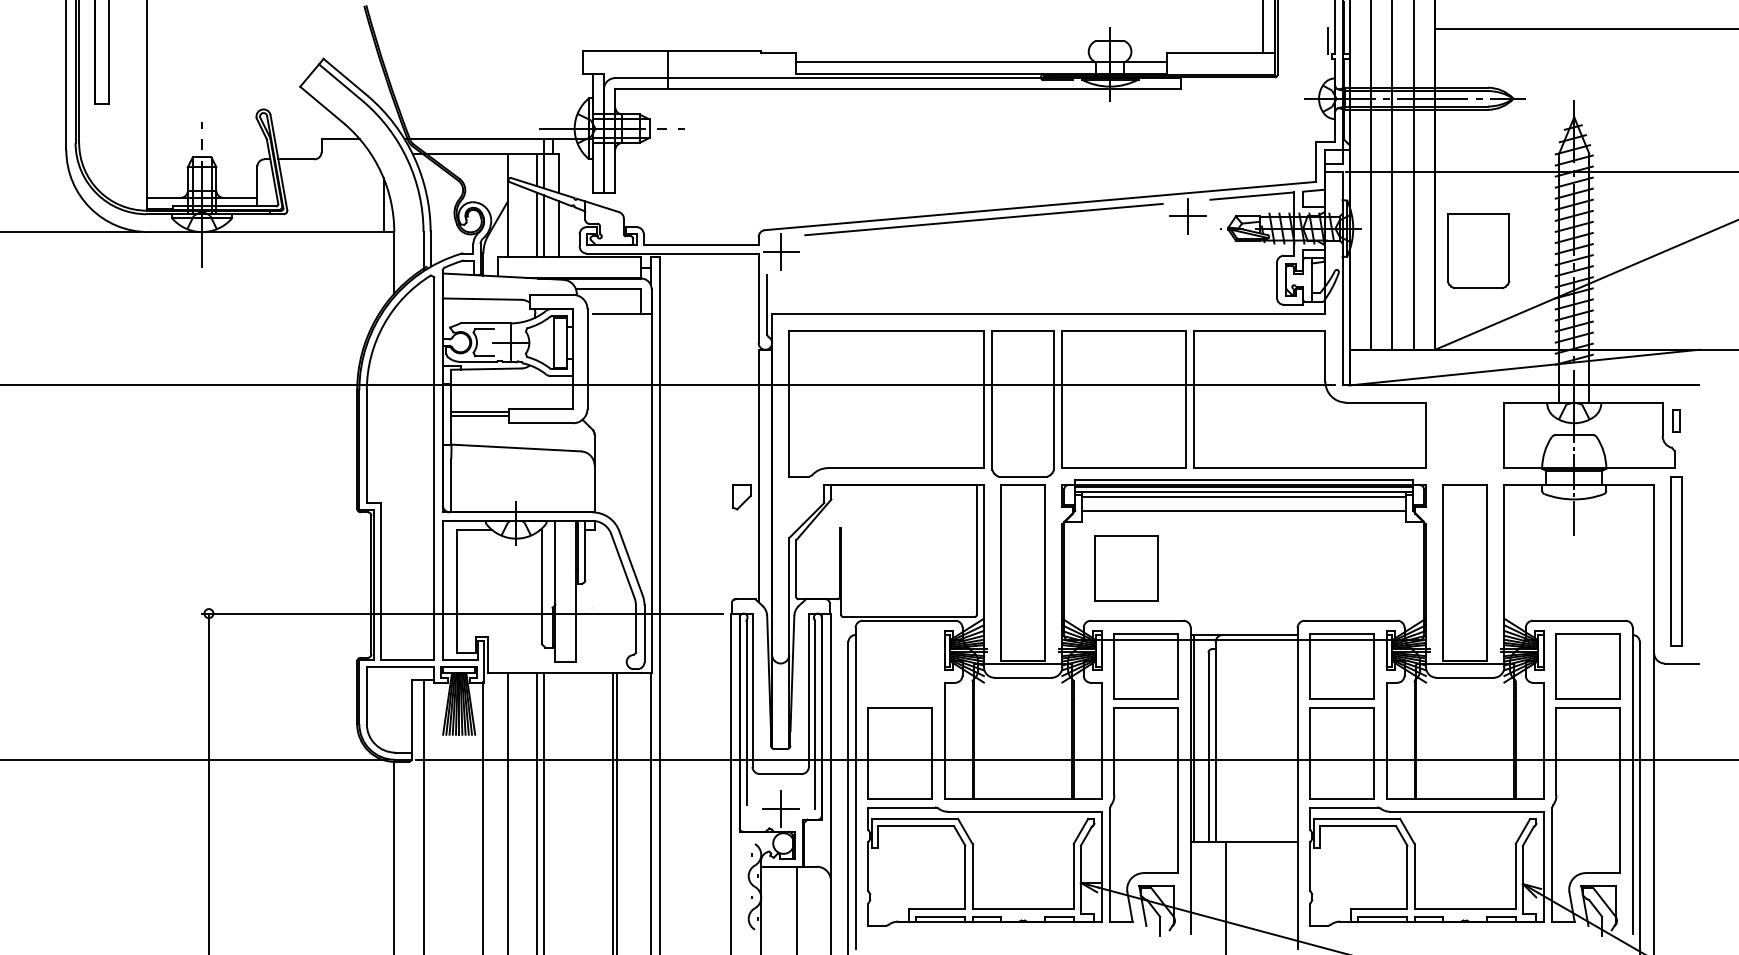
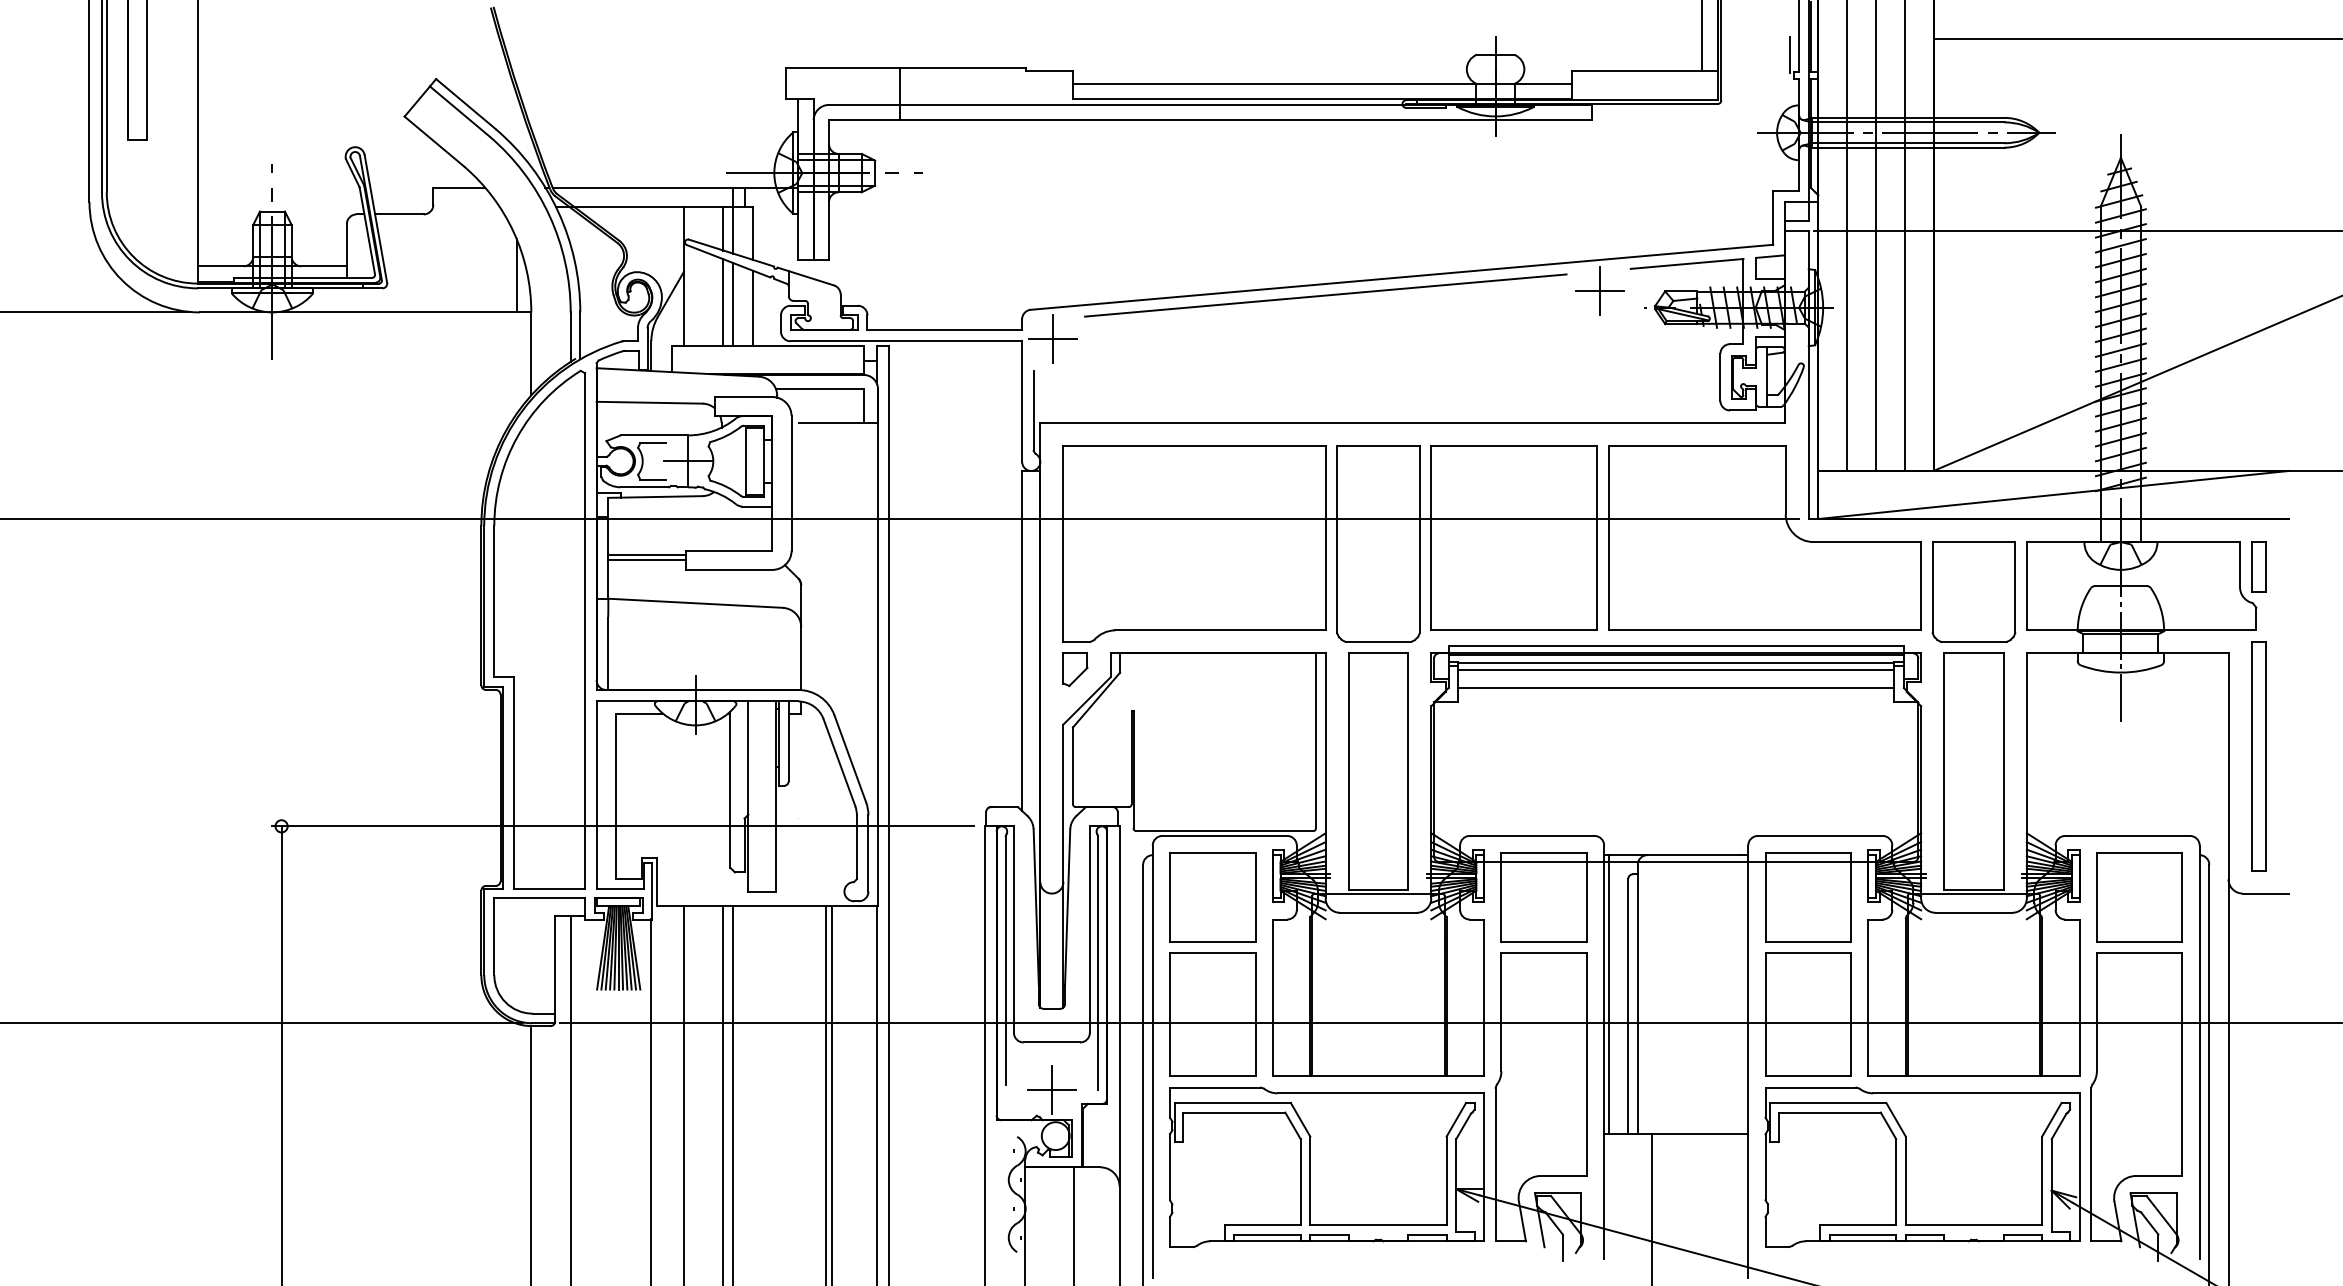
part: (1478, 250) -> (1973, 591), moved
part: (1676, 420) -> (2258, 566), size x1.67
part: (741, 497) -> (1075, 669), moved
part: (1126, 568) -> (1212, 897), moved

